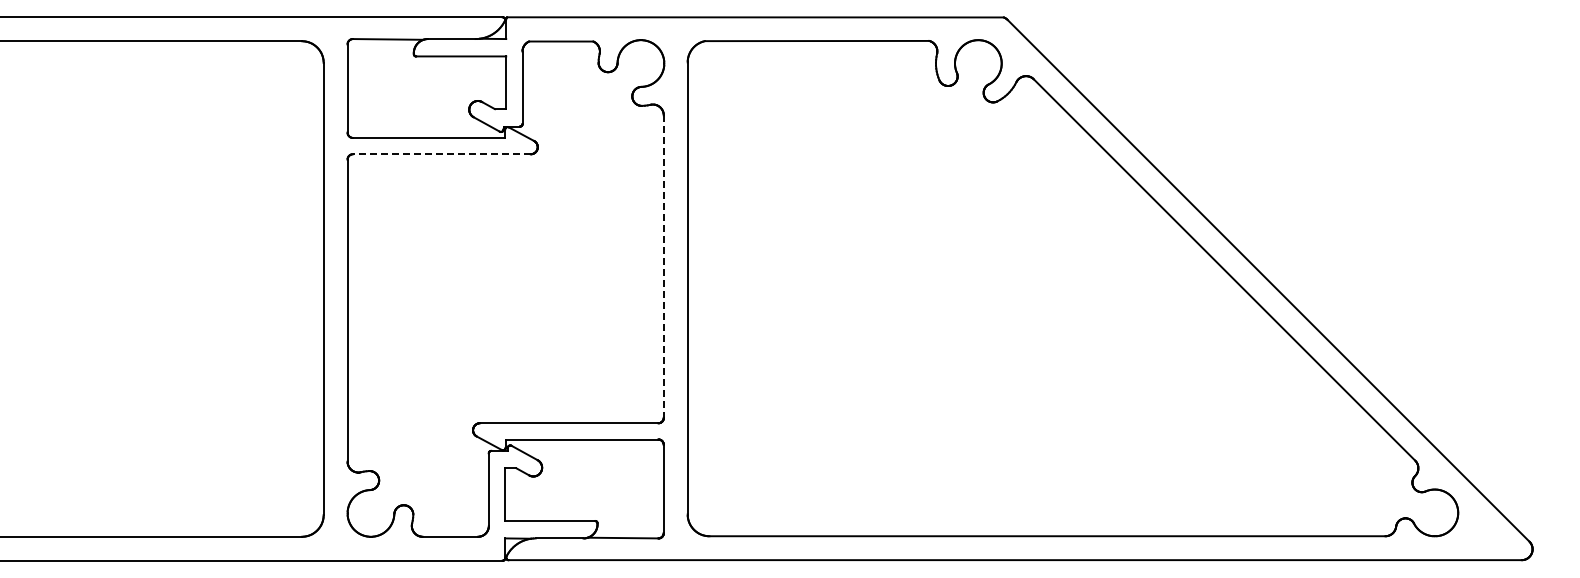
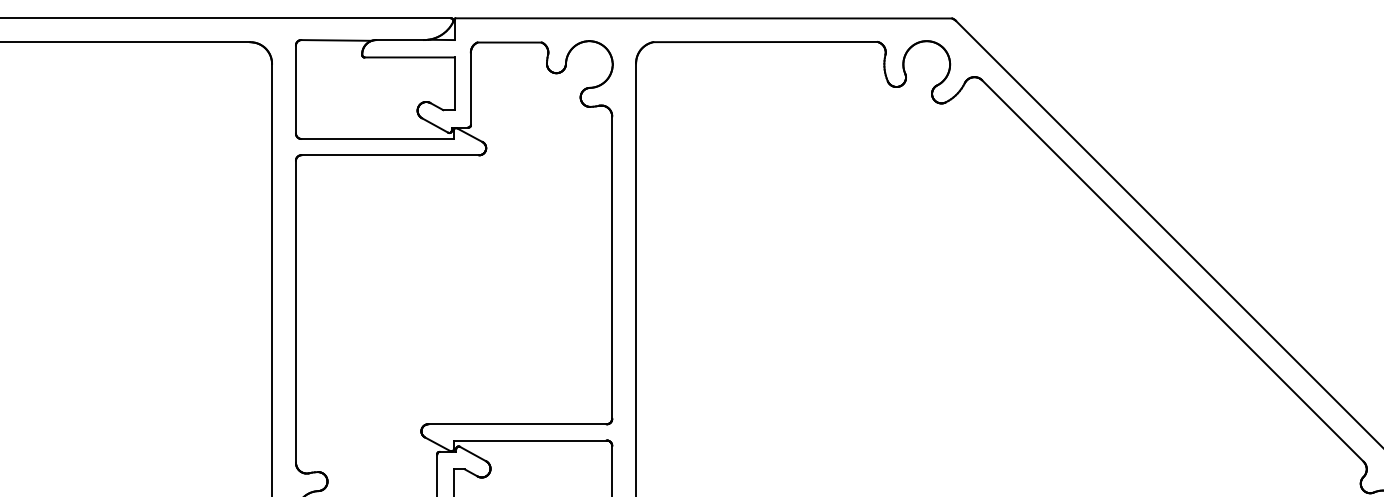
line: (441, 154) -> (389, 155), dashed -> solid
line: (663, 267) -> (611, 268), dashed -> solid

